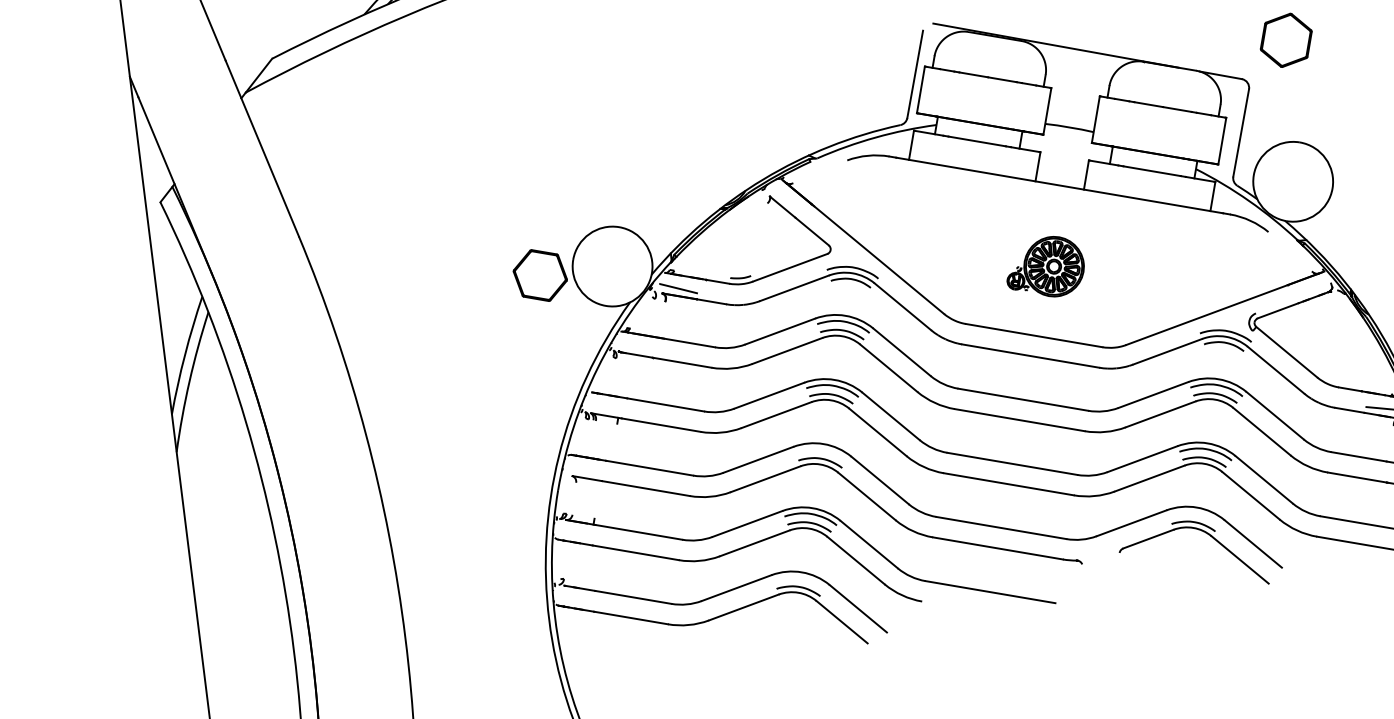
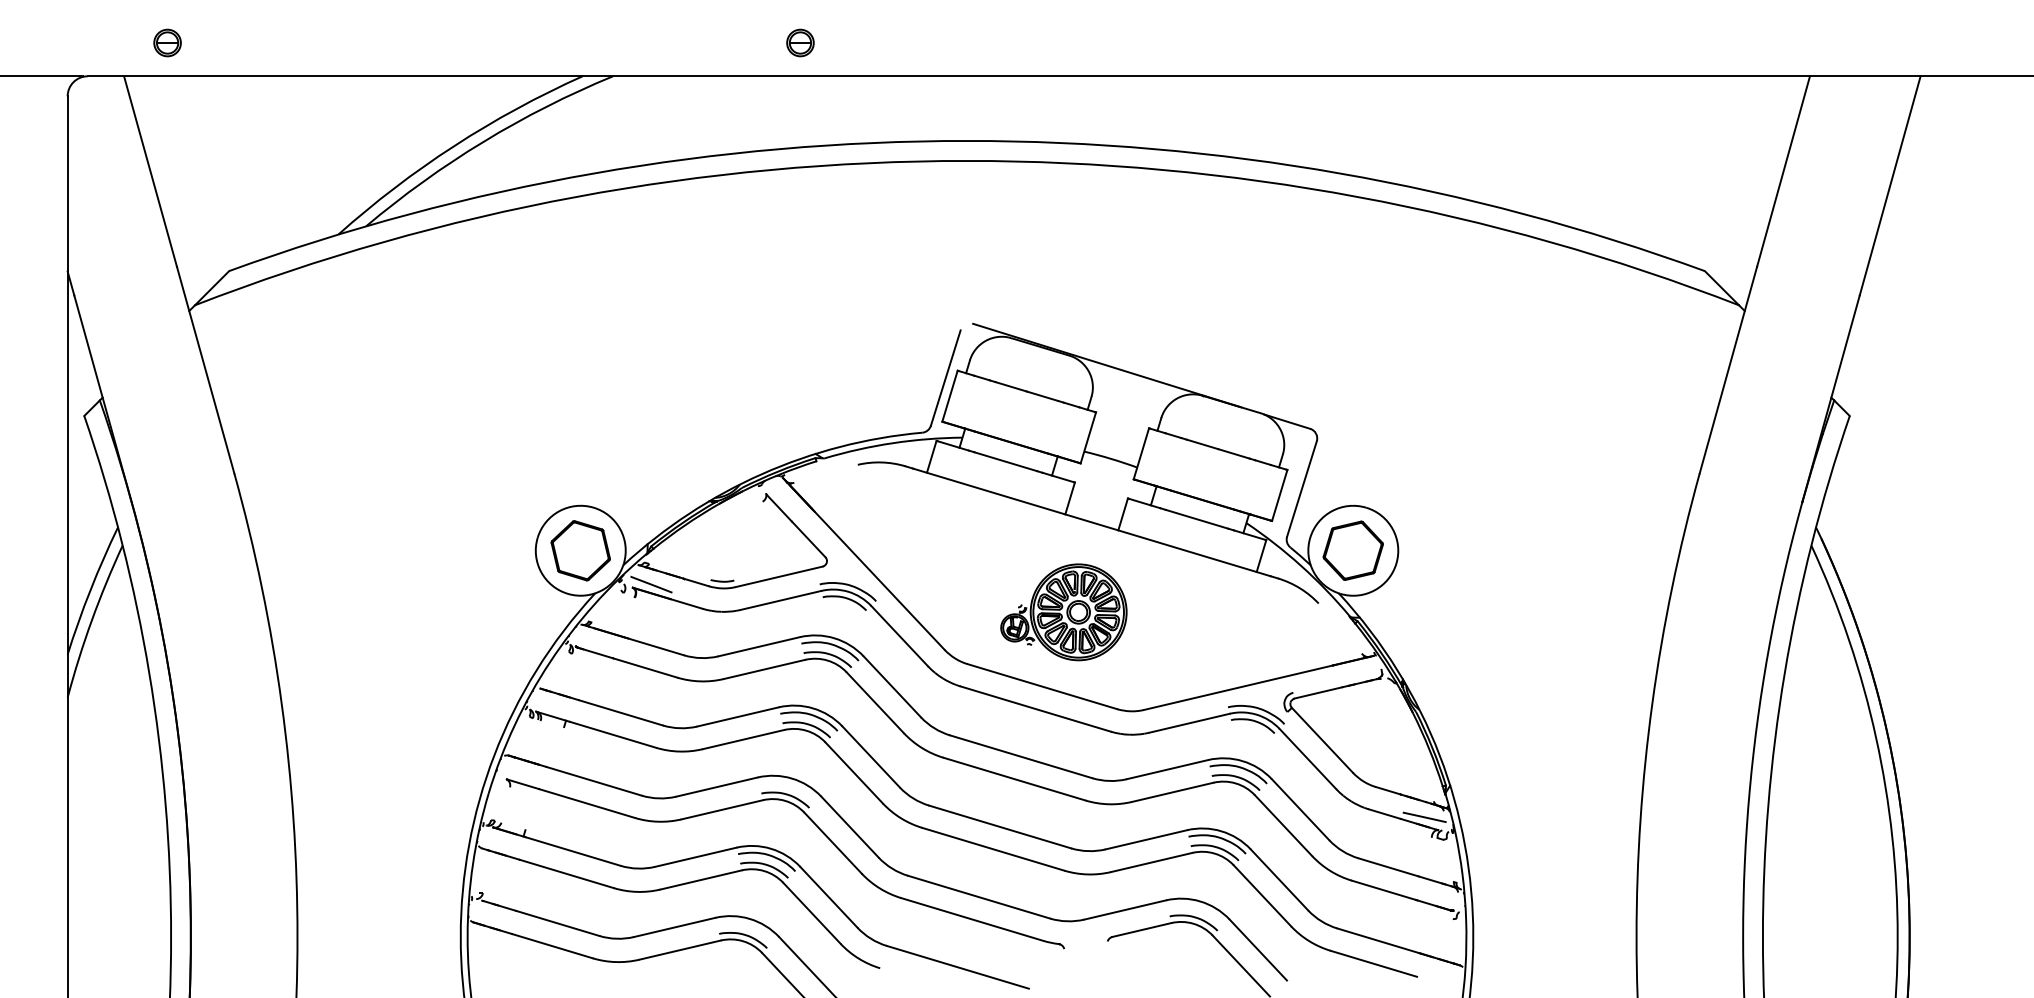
part: (1285, 40) -> (1352, 550), moved
part: (1044, 267) -> (1063, 612), size x1.43
part: (540, 275) -> (580, 550), moved

